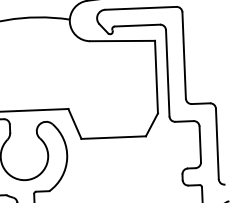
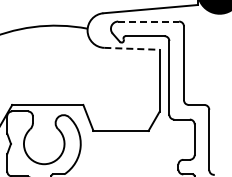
line: (141, 8) -> (149, 21), solid -> dashed
line: (122, 40) -> (131, 48), solid -> dashed

